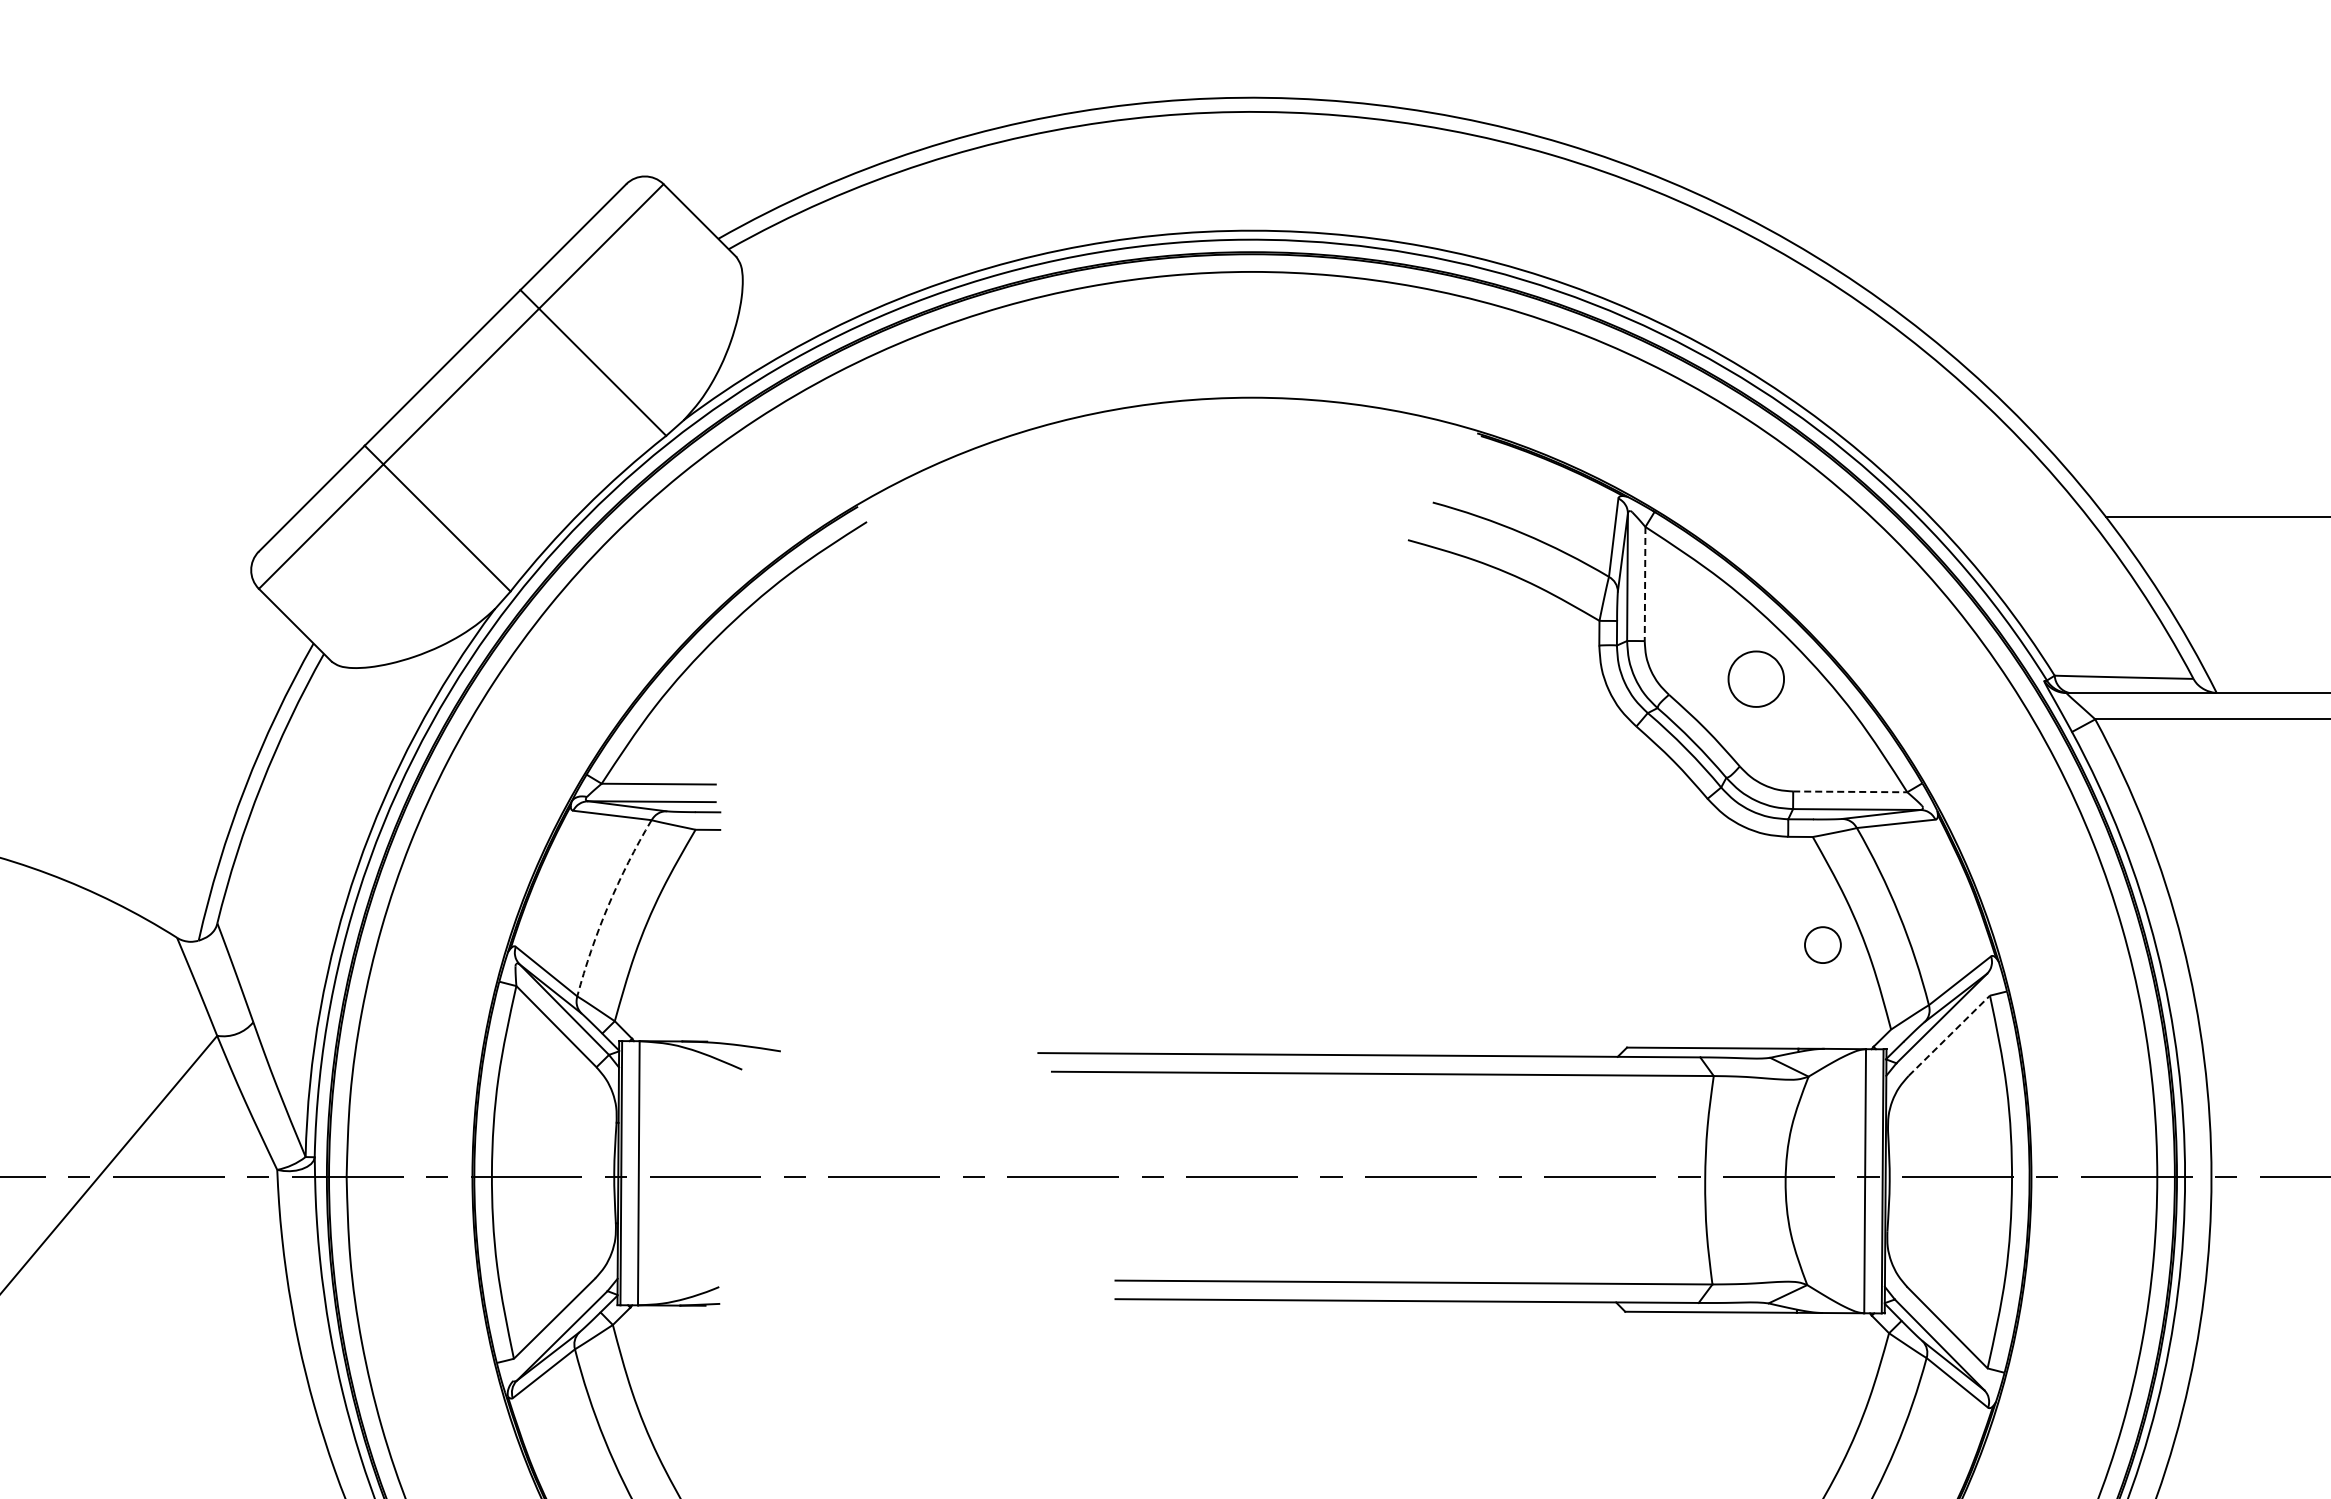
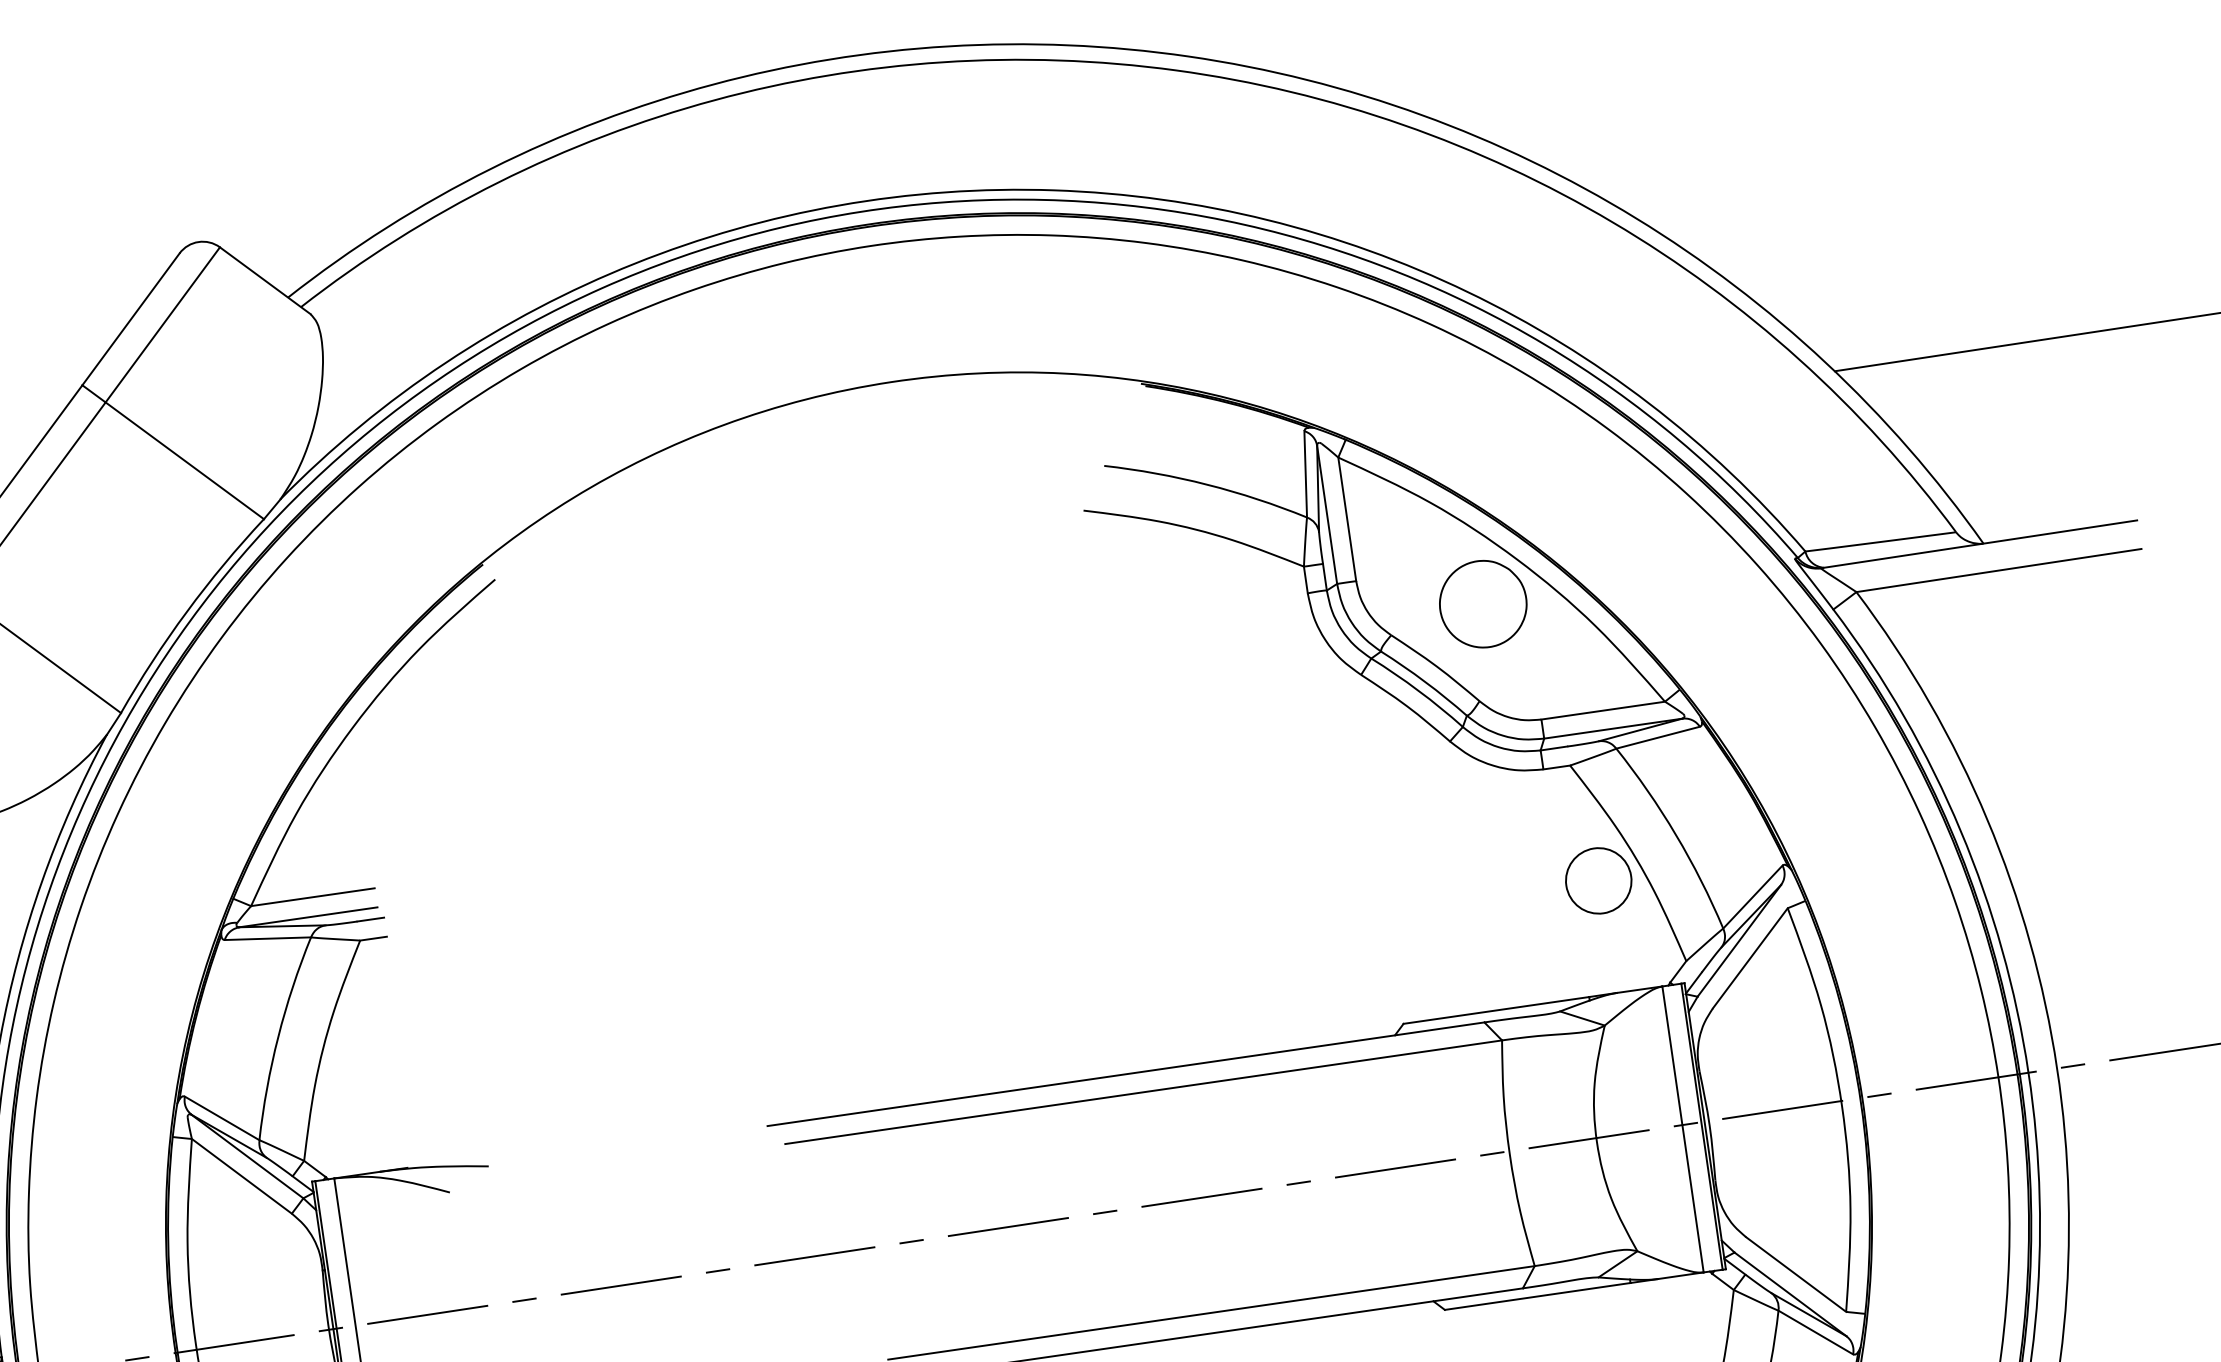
line: (1645, 584) -> (1347, 519), dashed -> solid
part: (1755, 678) -> (1482, 603), size x1.43
line: (1850, 791) -> (1603, 710), dashed -> solid
arc: (608, 905) -> (278, 1036), dashed -> solid
circle: (1822, 945) -> (1598, 881), size x1.67
line: (1949, 1035) -> (1750, 957), dashed -> solid

